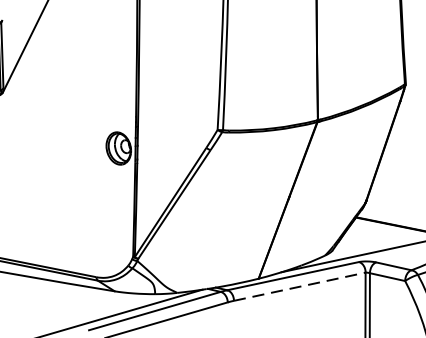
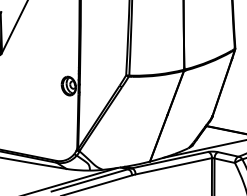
line: (300, 287) -> (174, 166), dashed -> solid

